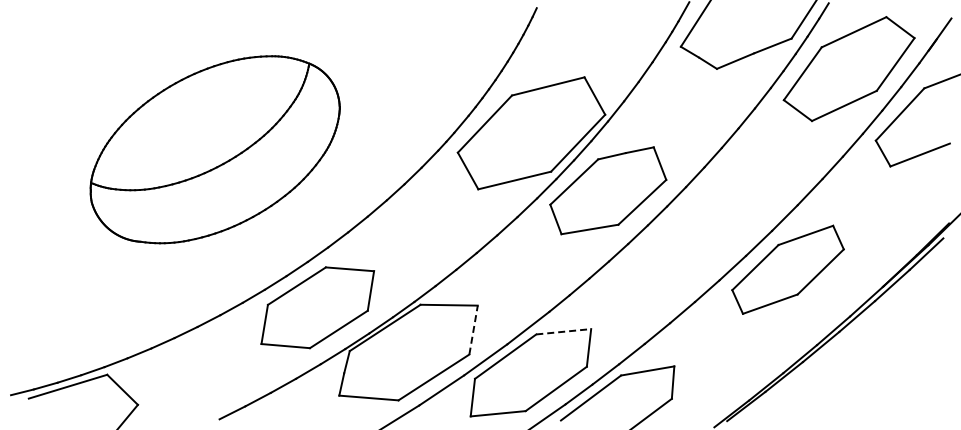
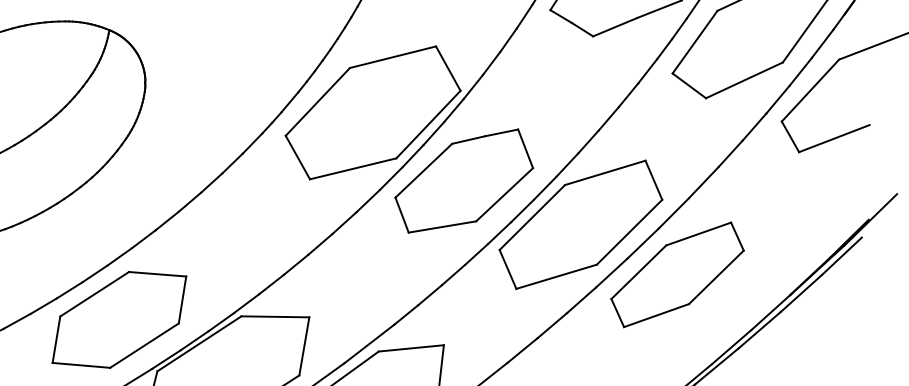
part: (706, 227) -> (580, 224), added
line: (473, 330) -> (304, 346), dashed -> solid
line: (563, 331) -> (411, 348), dashed -> solid

